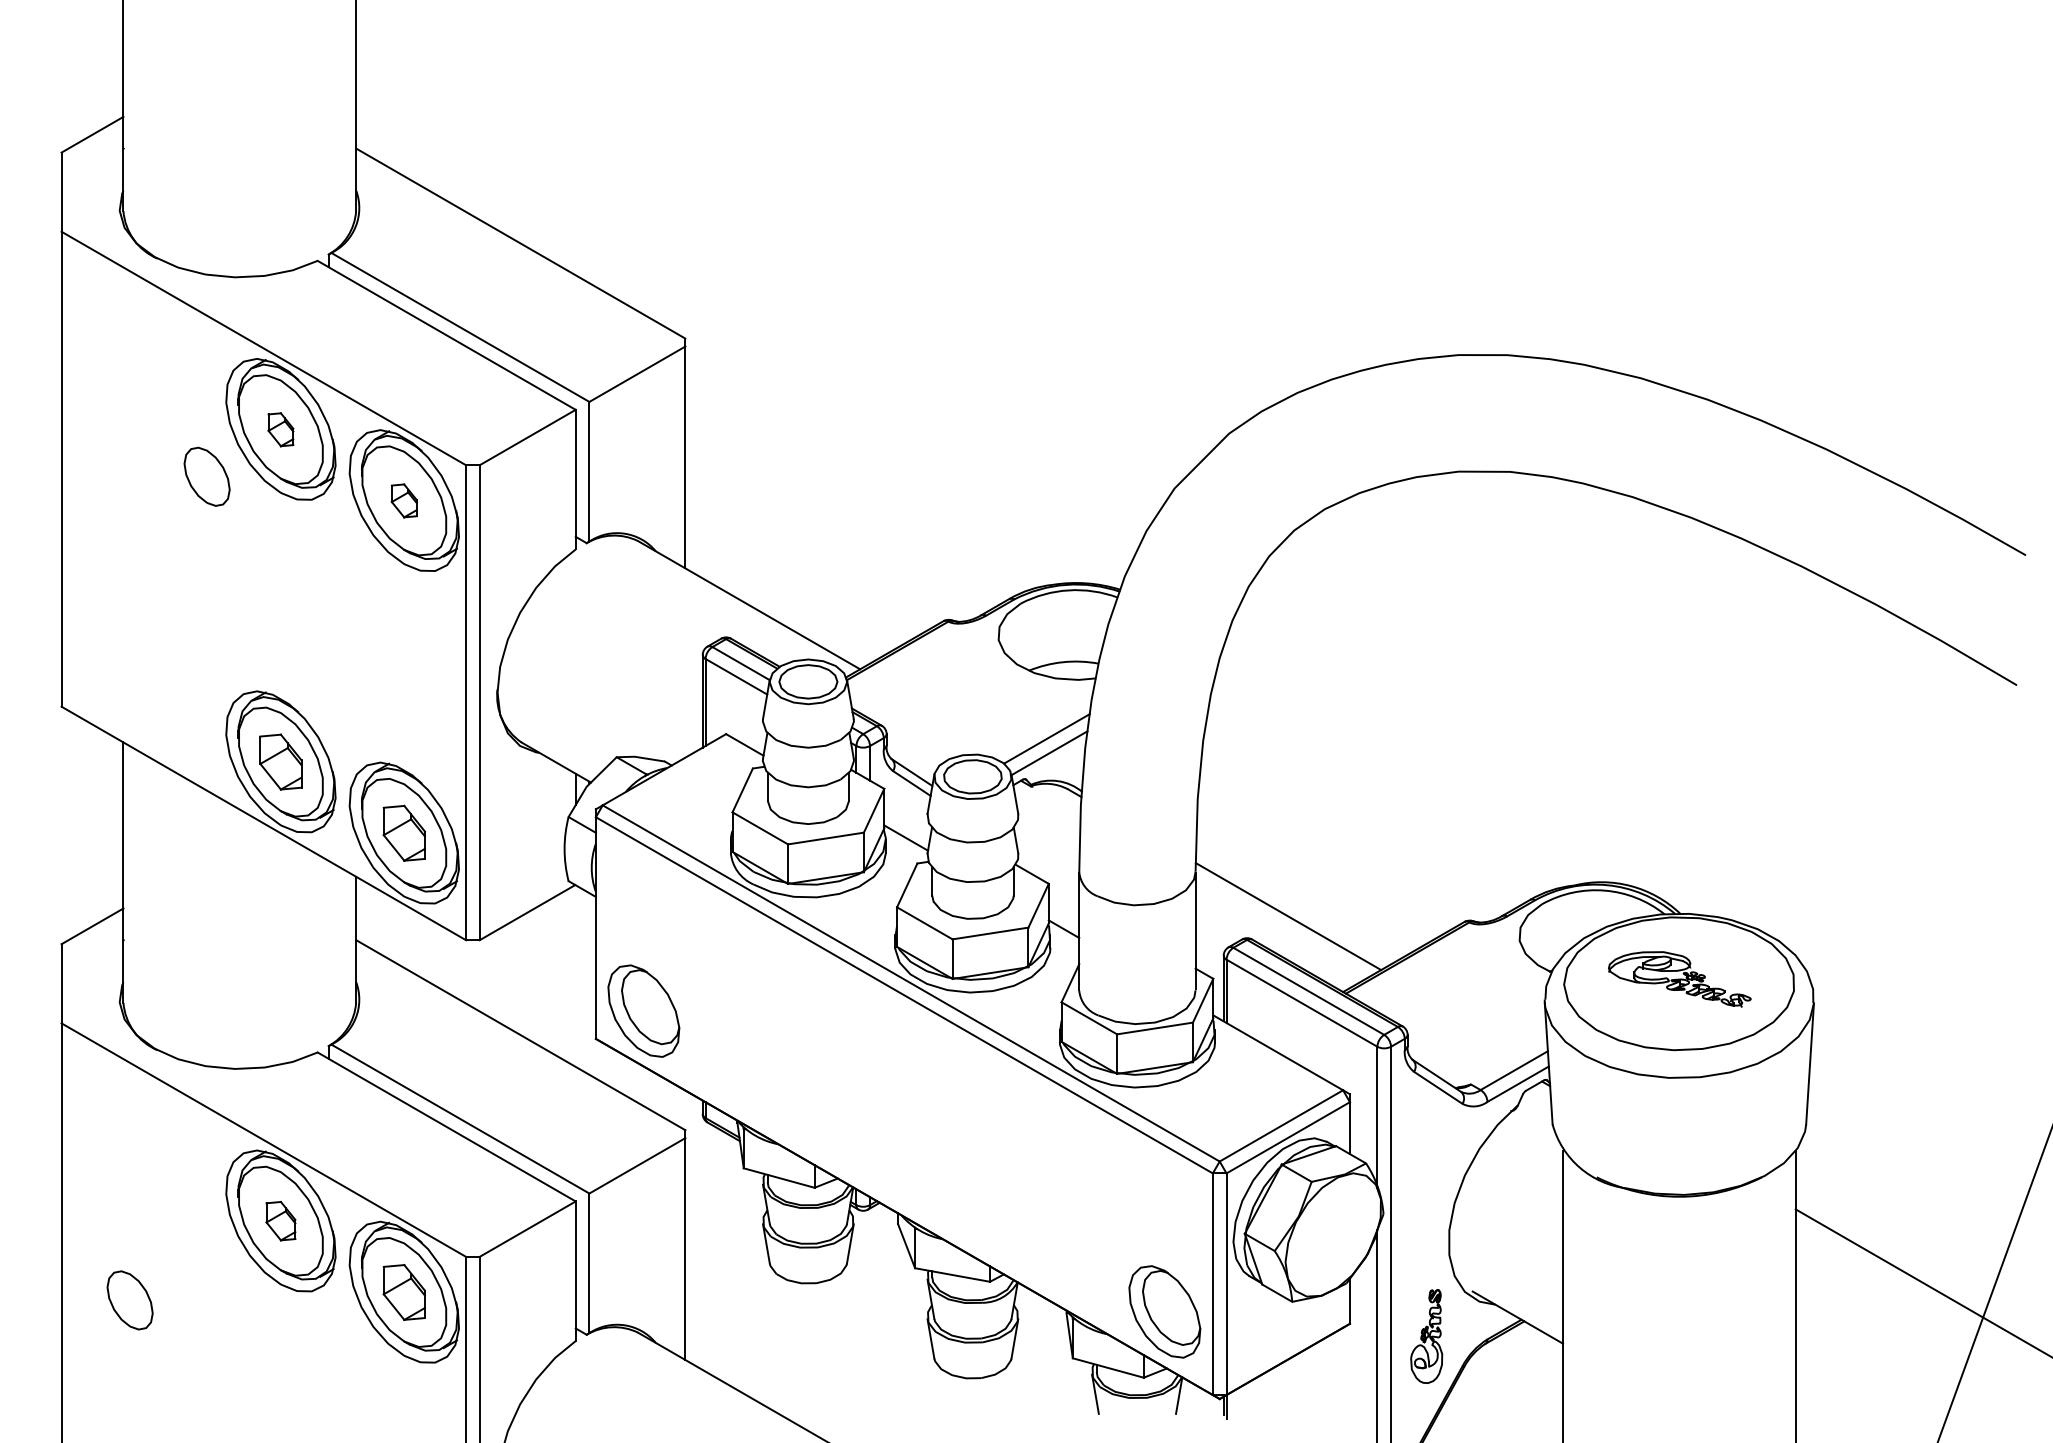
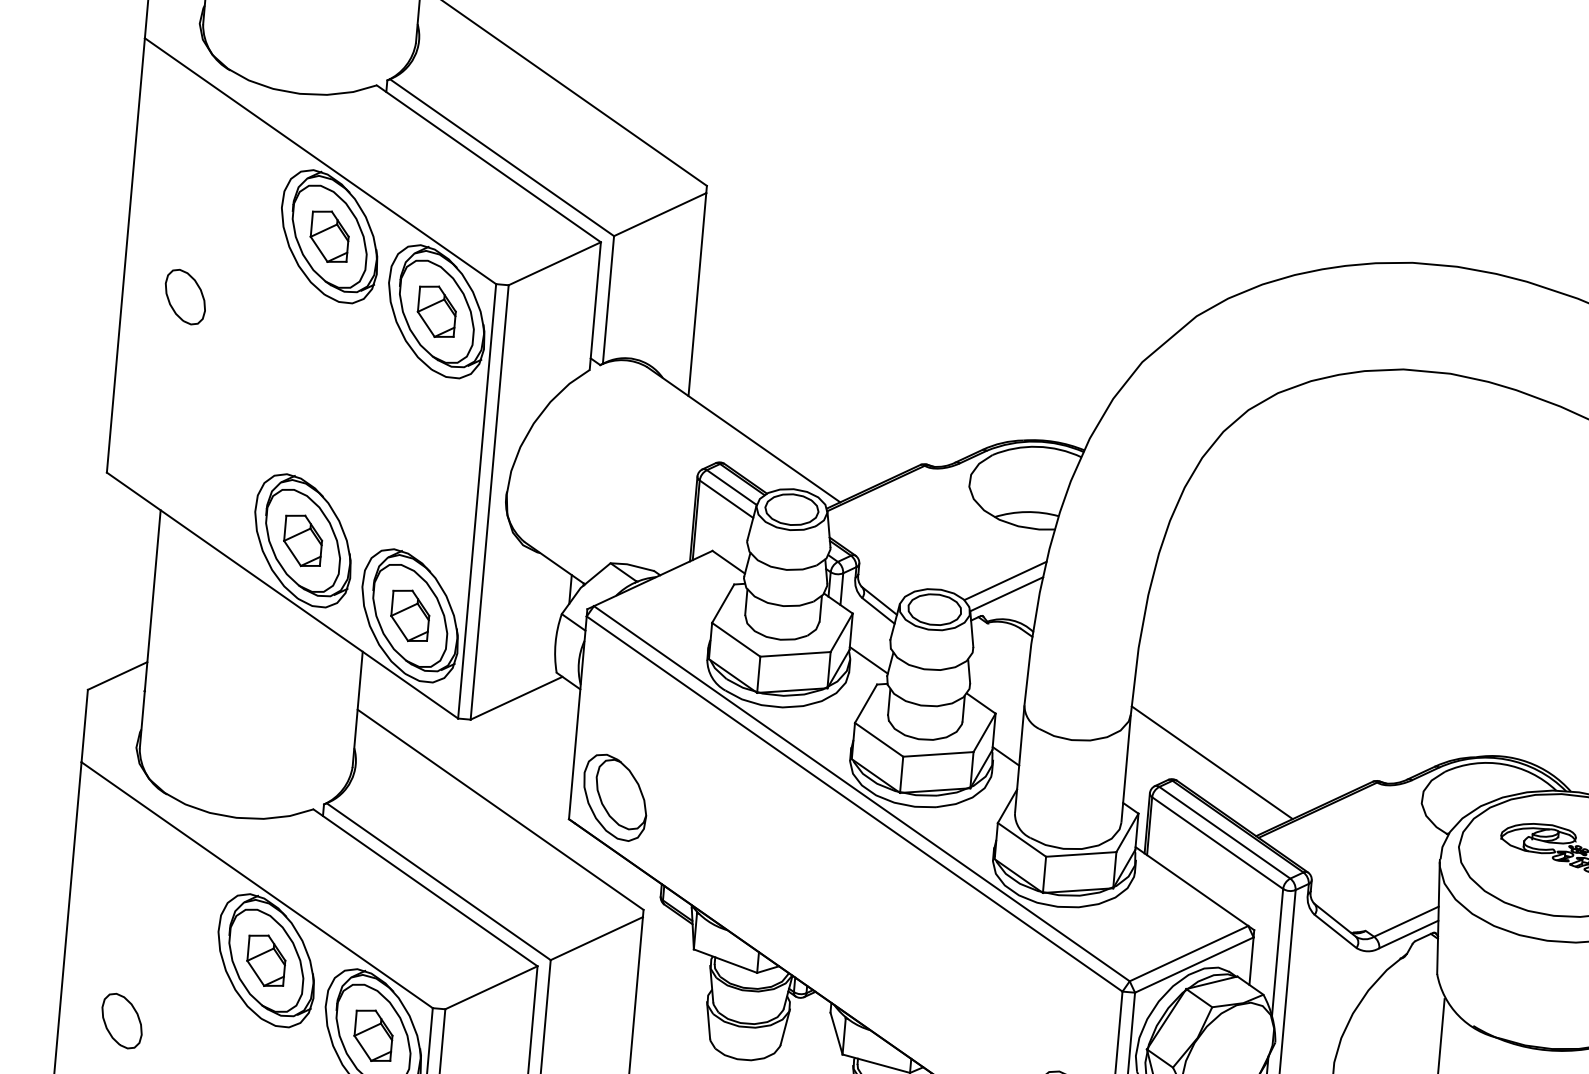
part: (280, 429) -> (329, 236), size x1.67
part: (206, 476) -> (184, 296), moved
part: (403, 500) -> (436, 311), size x1.67
part: (280, 1220) -> (266, 960), size x1.43

